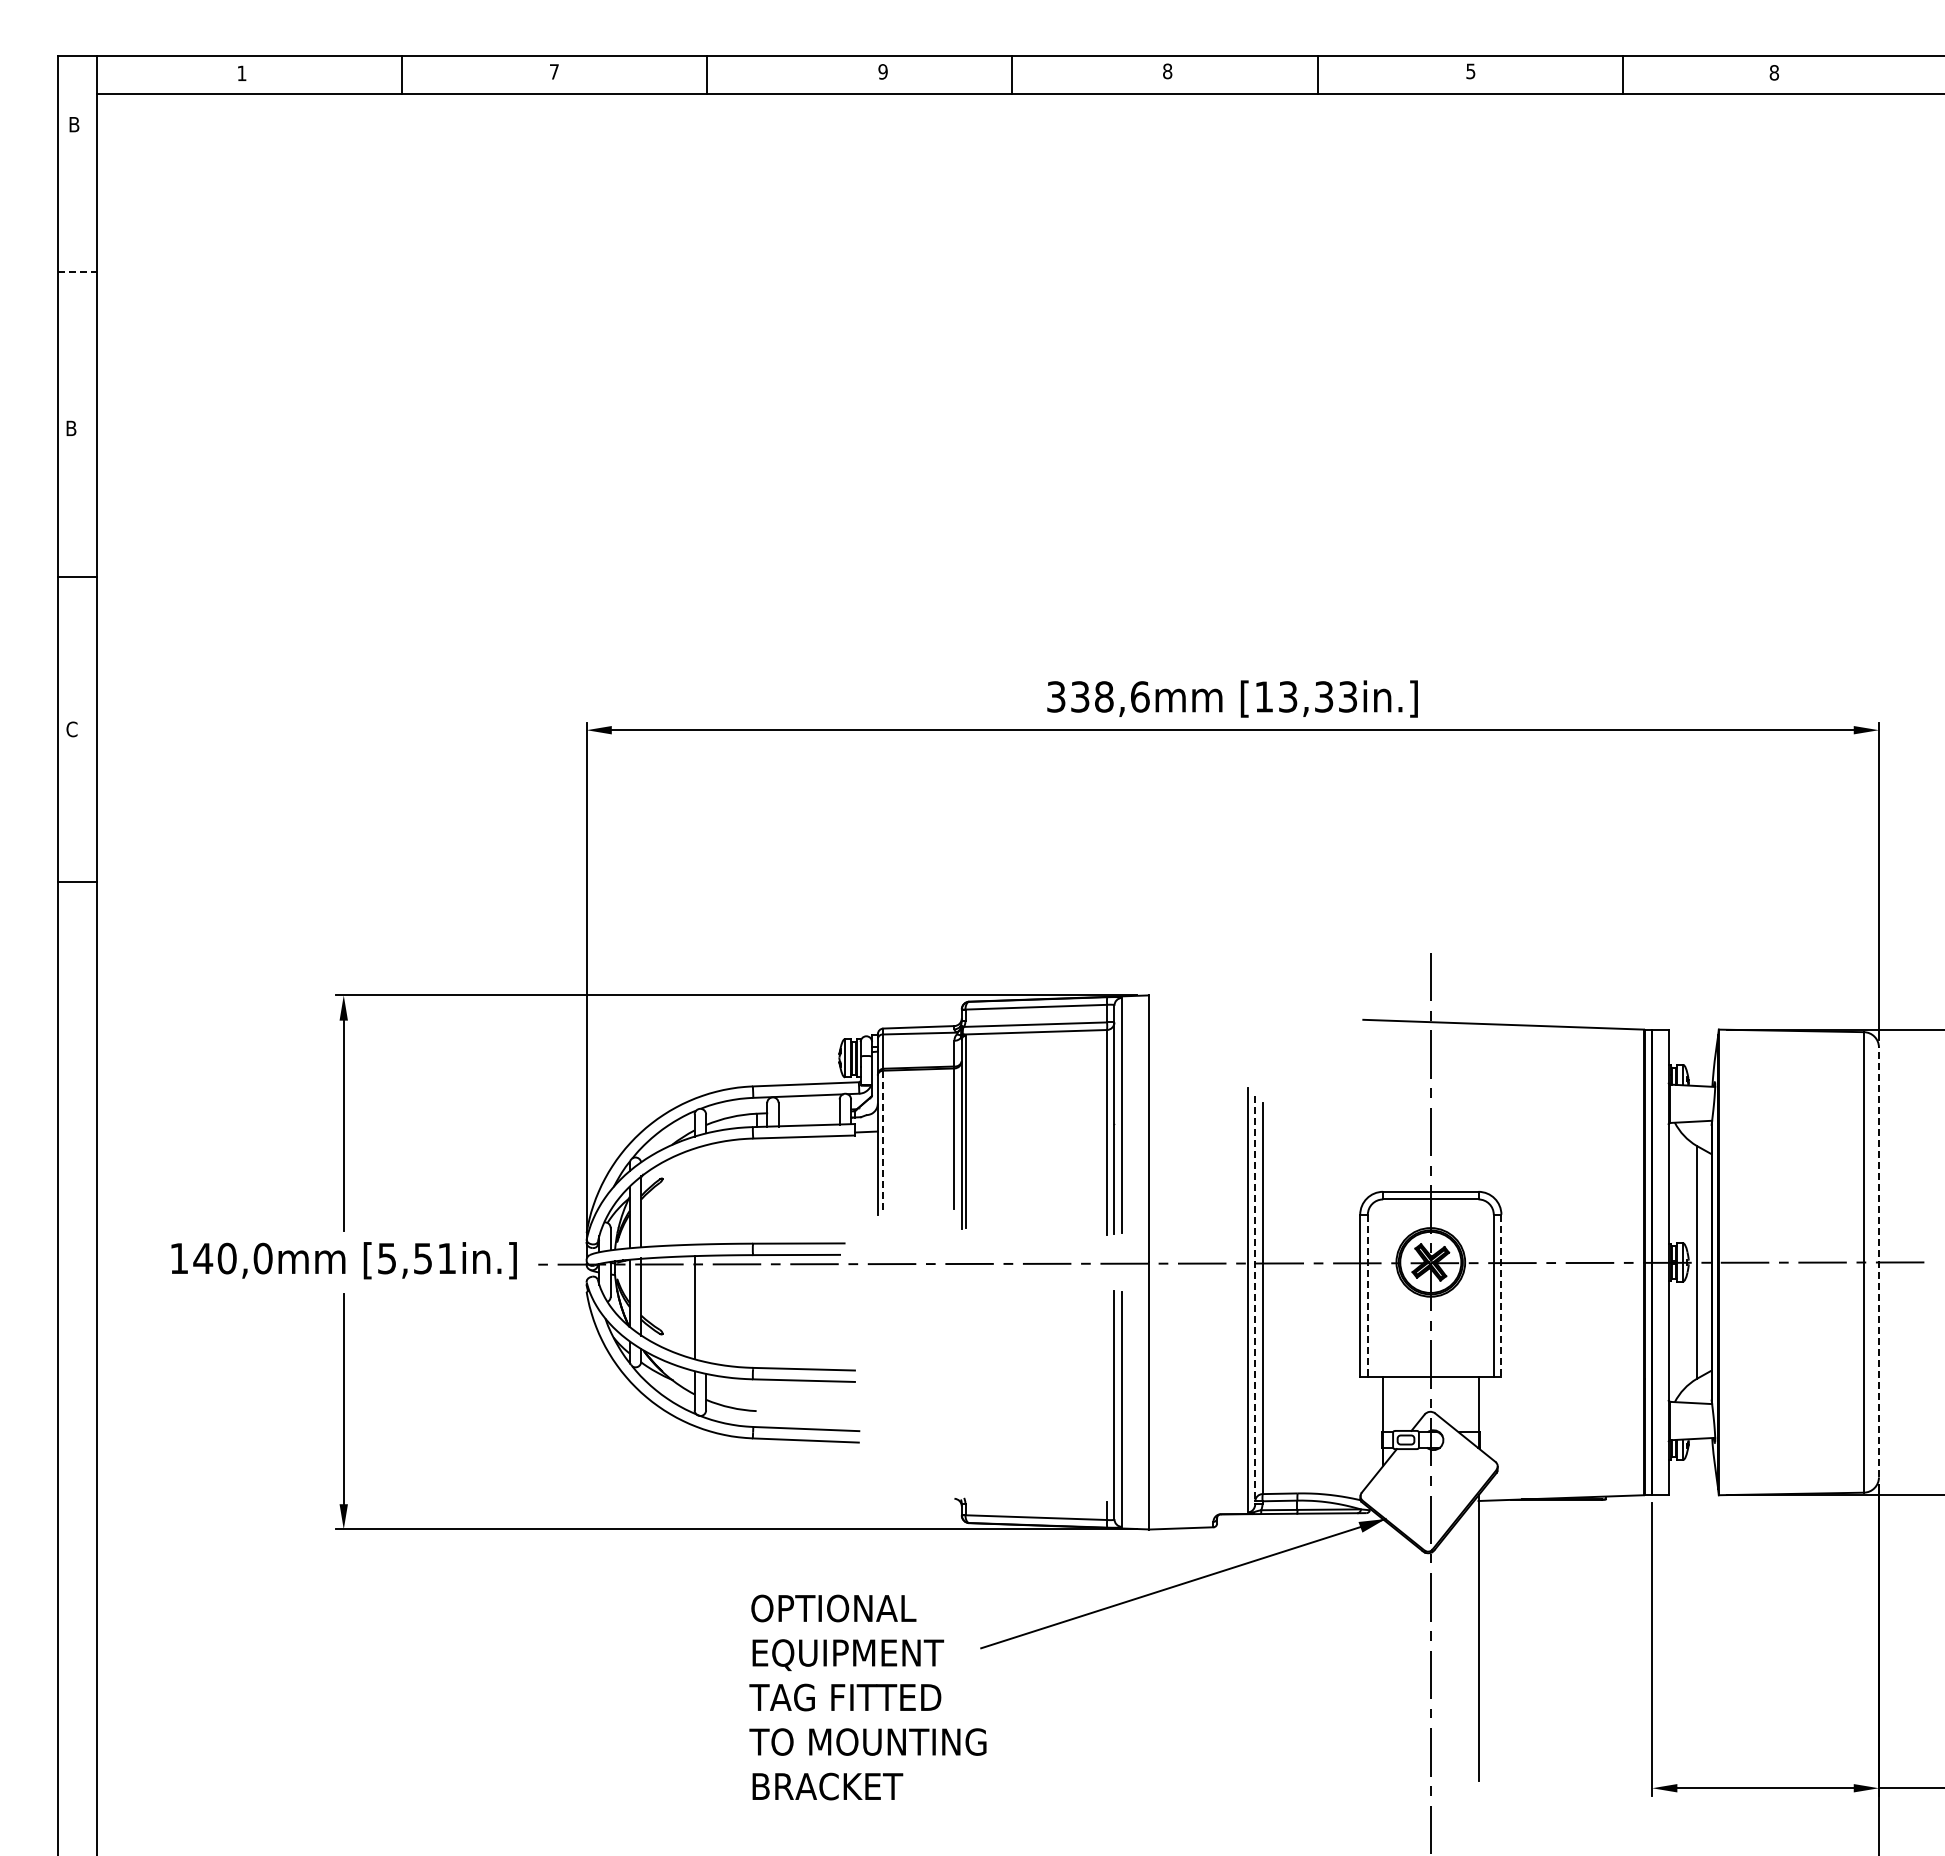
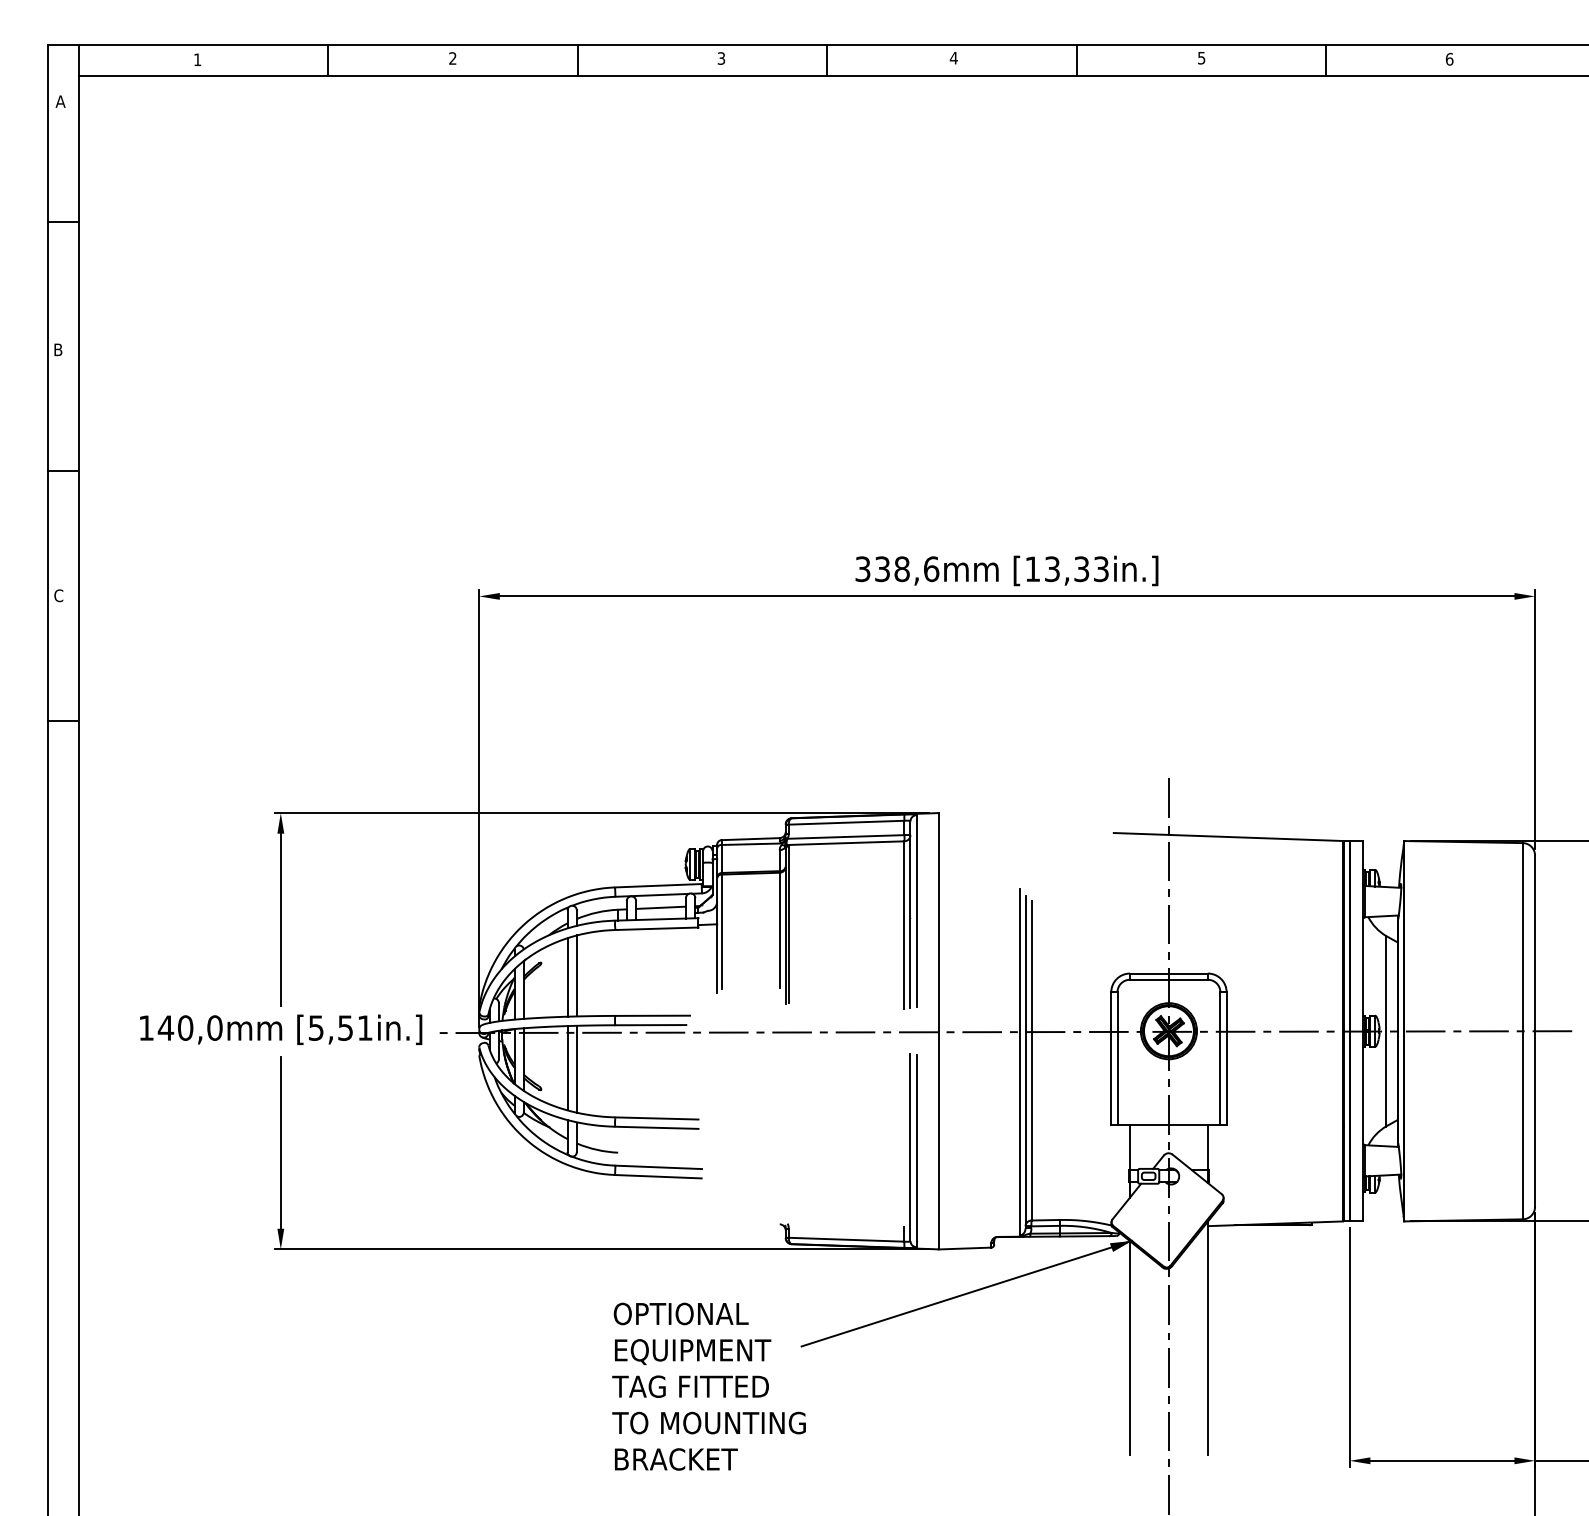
text: (553, 71) -> (452, 58), 7 -> 2
text: (882, 71) -> (720, 58), 9 -> 3
text: (1167, 71) -> (953, 58), 8 -> 4
text: (1774, 72) -> (1449, 59), 8 -> 6
text: (74, 124) -> (60, 101), B -> A
line: (77, 271) -> (63, 221), dashed -> solid
line: (808, 1110) -> (660, 907), added
line: (883, 1140) -> (721, 931), dashed -> solid
line: (706, 1194) -> (577, 975), added
line: (694, 1196) -> (567, 977), added
line: (1878, 1262) -> (1534, 1031), dashed -> solid
line: (1367, 1296) -> (1117, 1059), dashed -> solid
line: (1501, 1296) -> (1226, 1059), dashed -> solid
line: (1255, 1300) -> (1025, 1062), dashed -> solid
line: (706, 1308) -> (577, 1068), added
line: (1383, 1650) -> (1130, 1348), added

